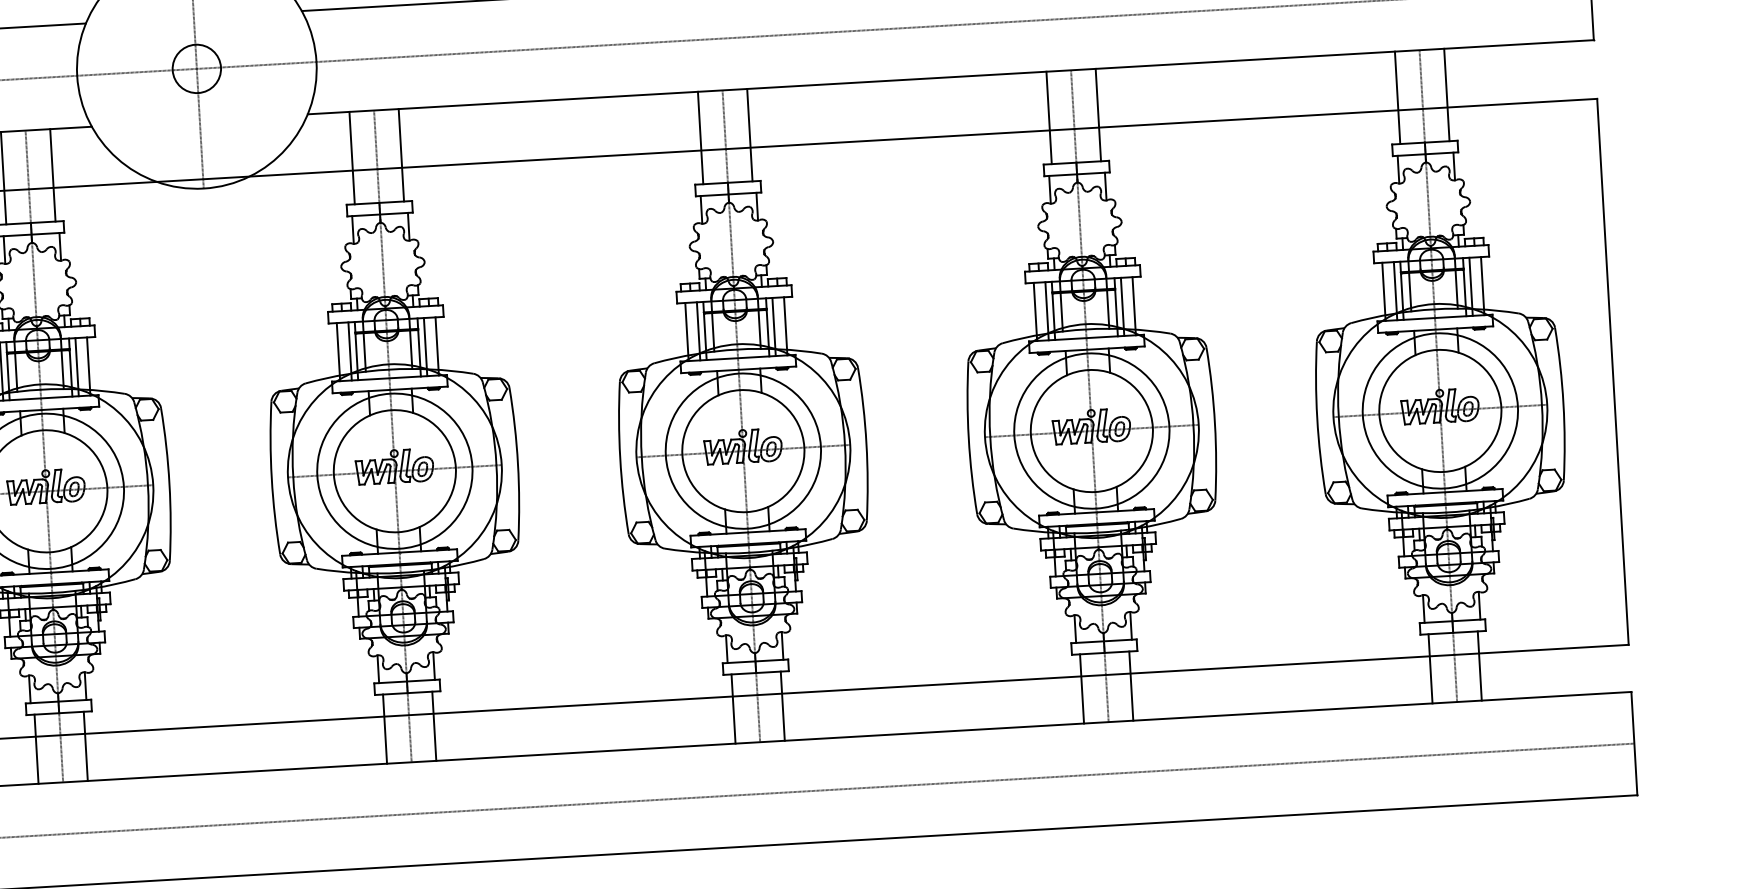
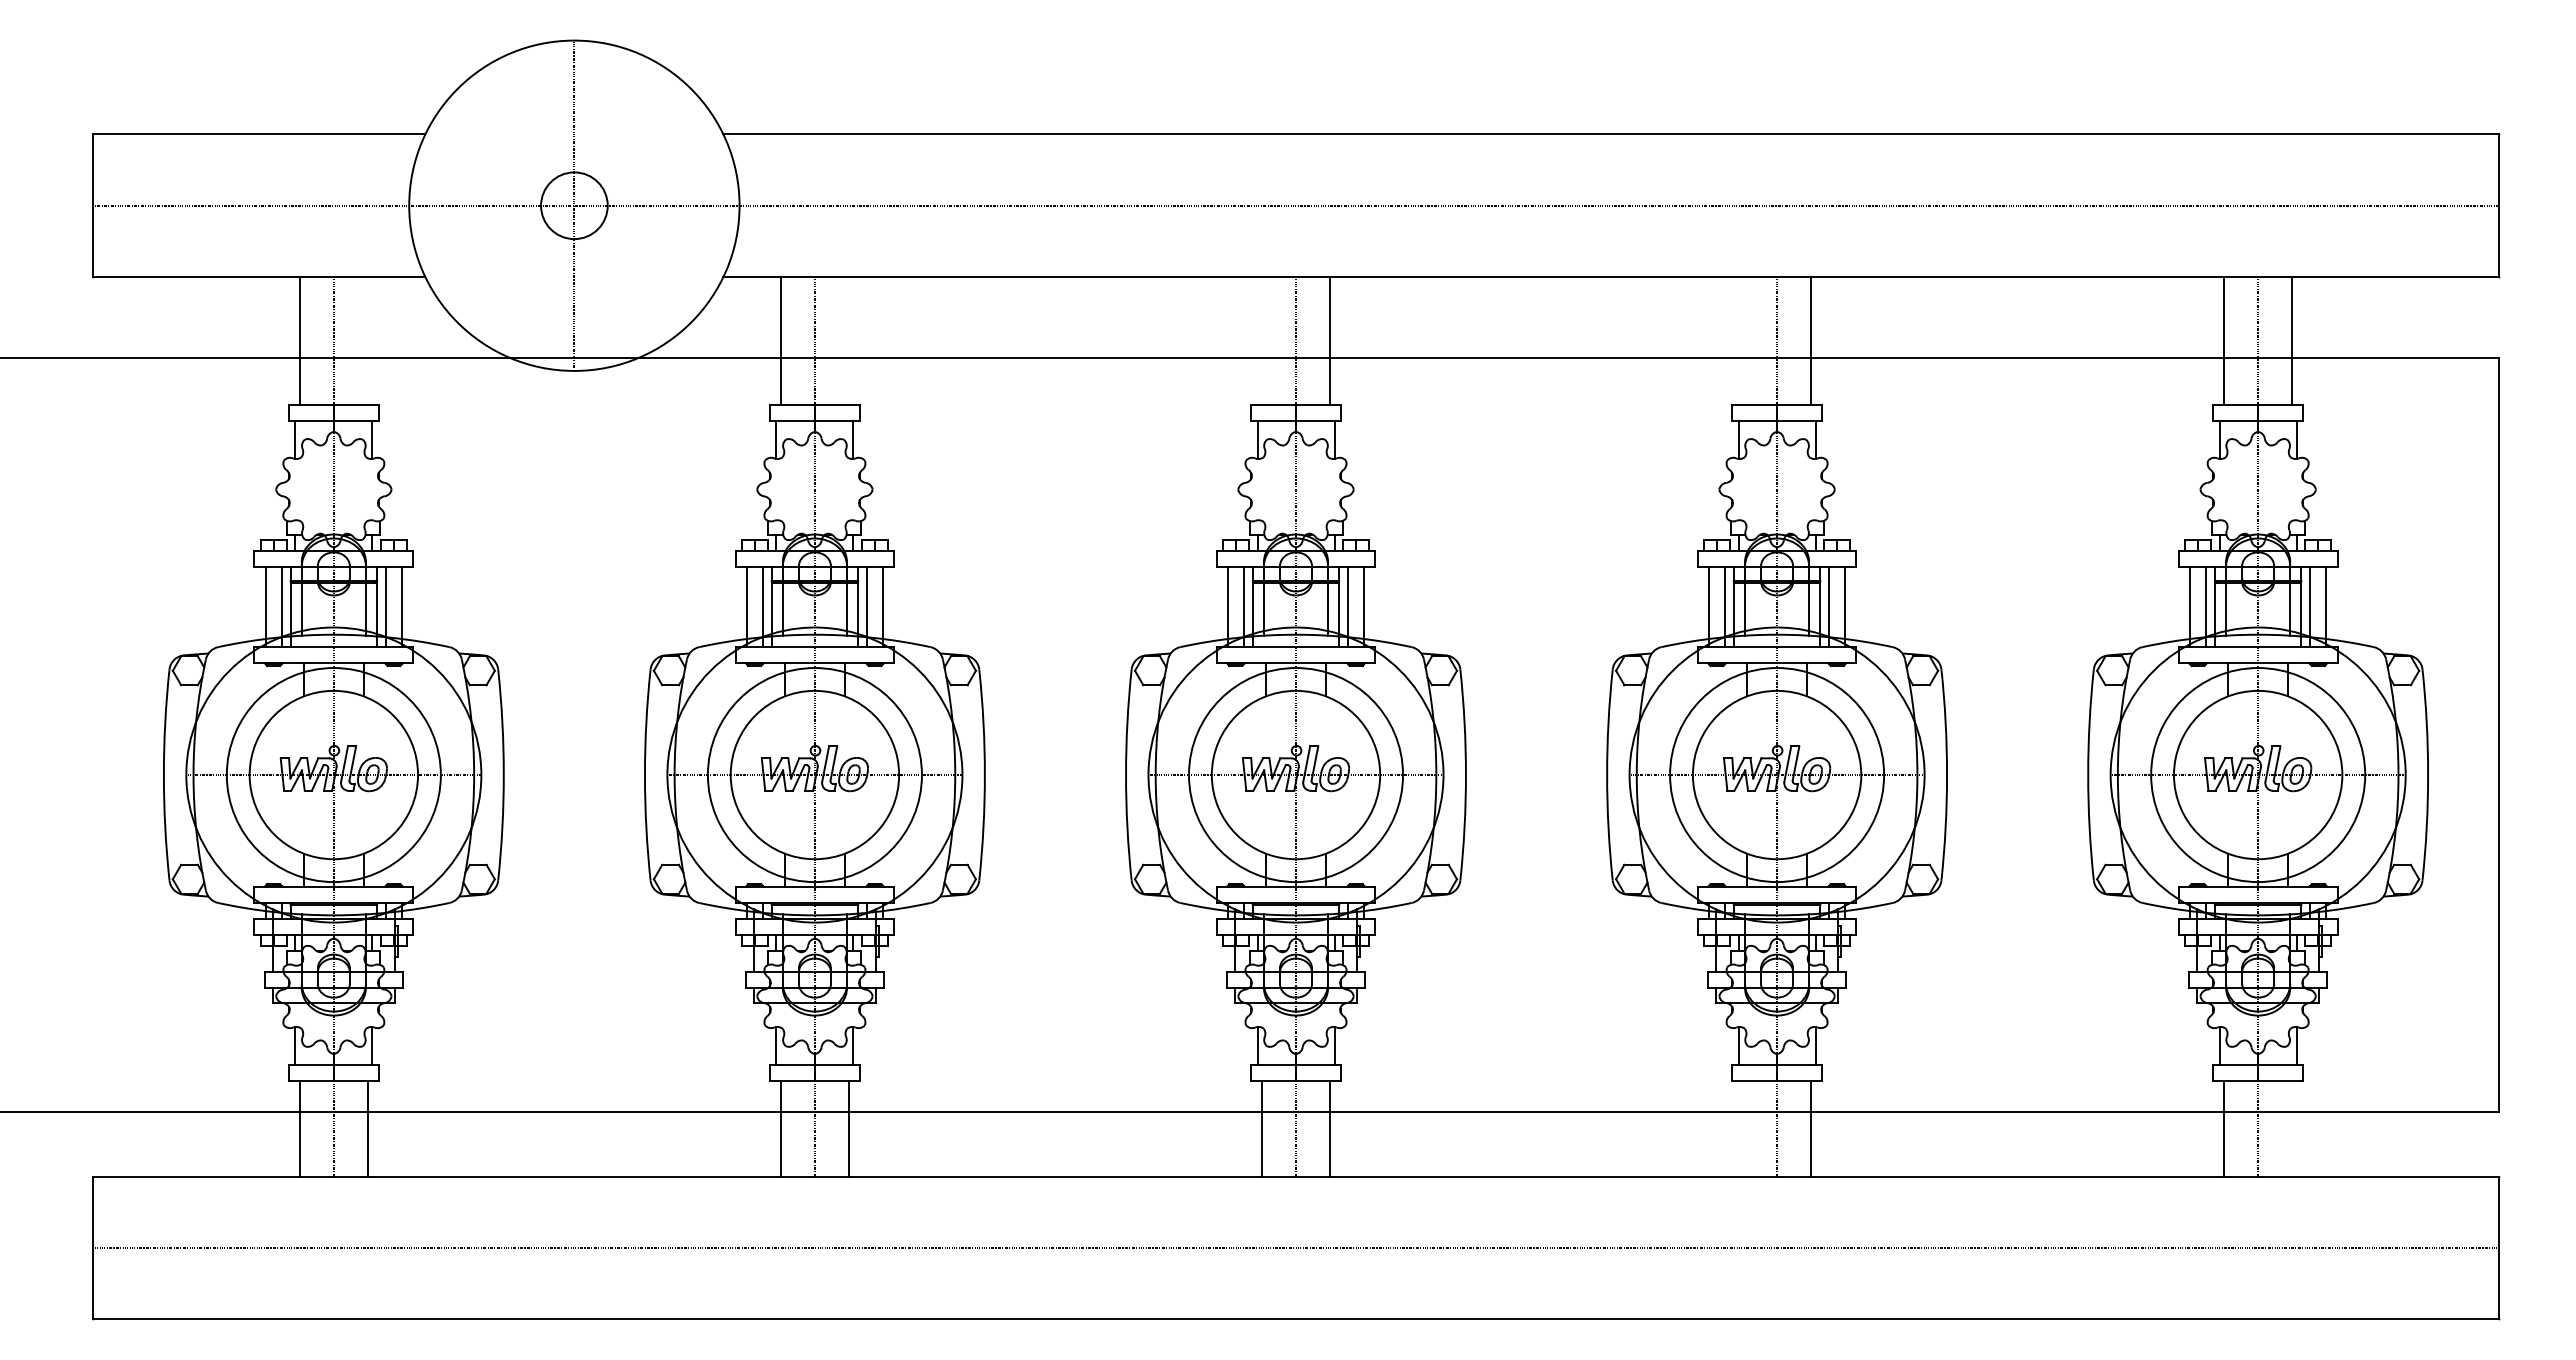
line: (1049, 117) -> (1743, 340), removed
line: (700, 137) -> (1262, 340), removed
line: (401, 155) -> (848, 340), removed
line: (52, 175) -> (367, 340), removed
line: (1479, 665) -> (2292, 1128), removed
line: (1082, 688) -> (1743, 1128), removed

